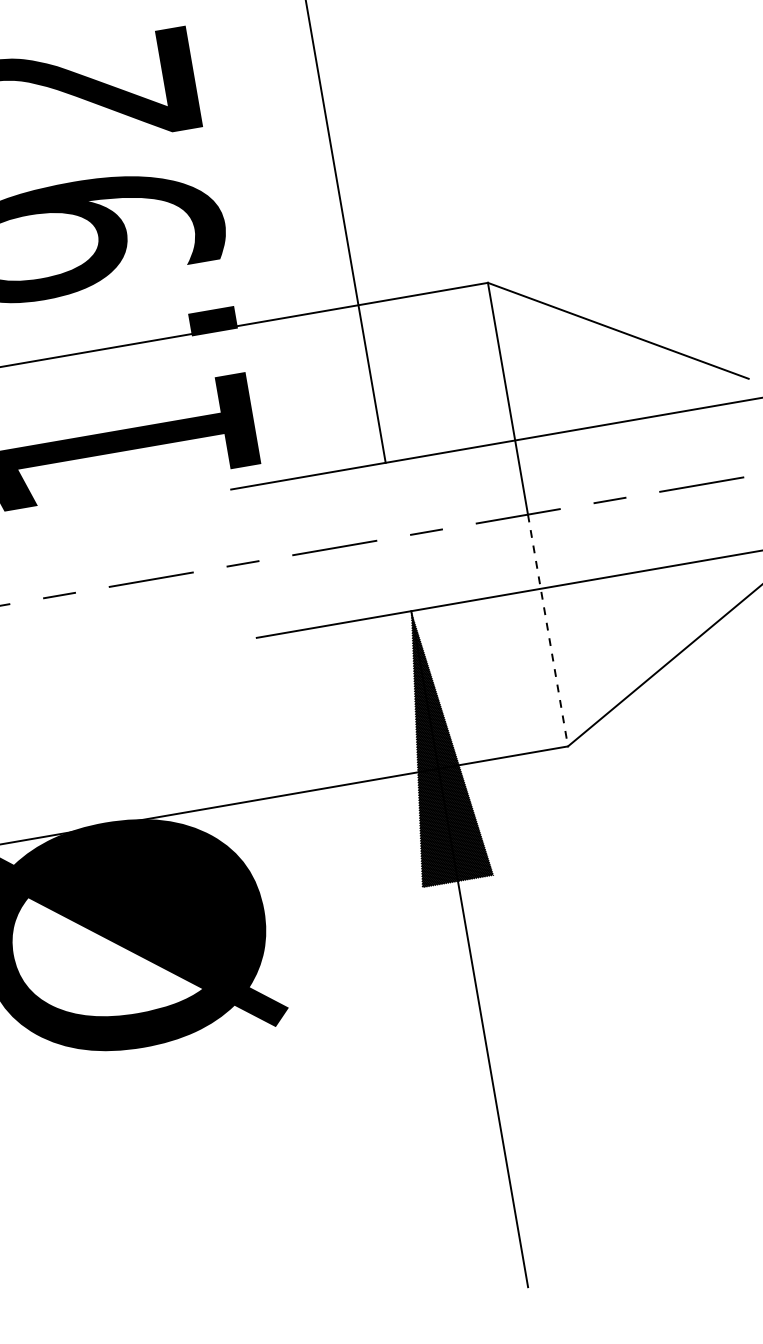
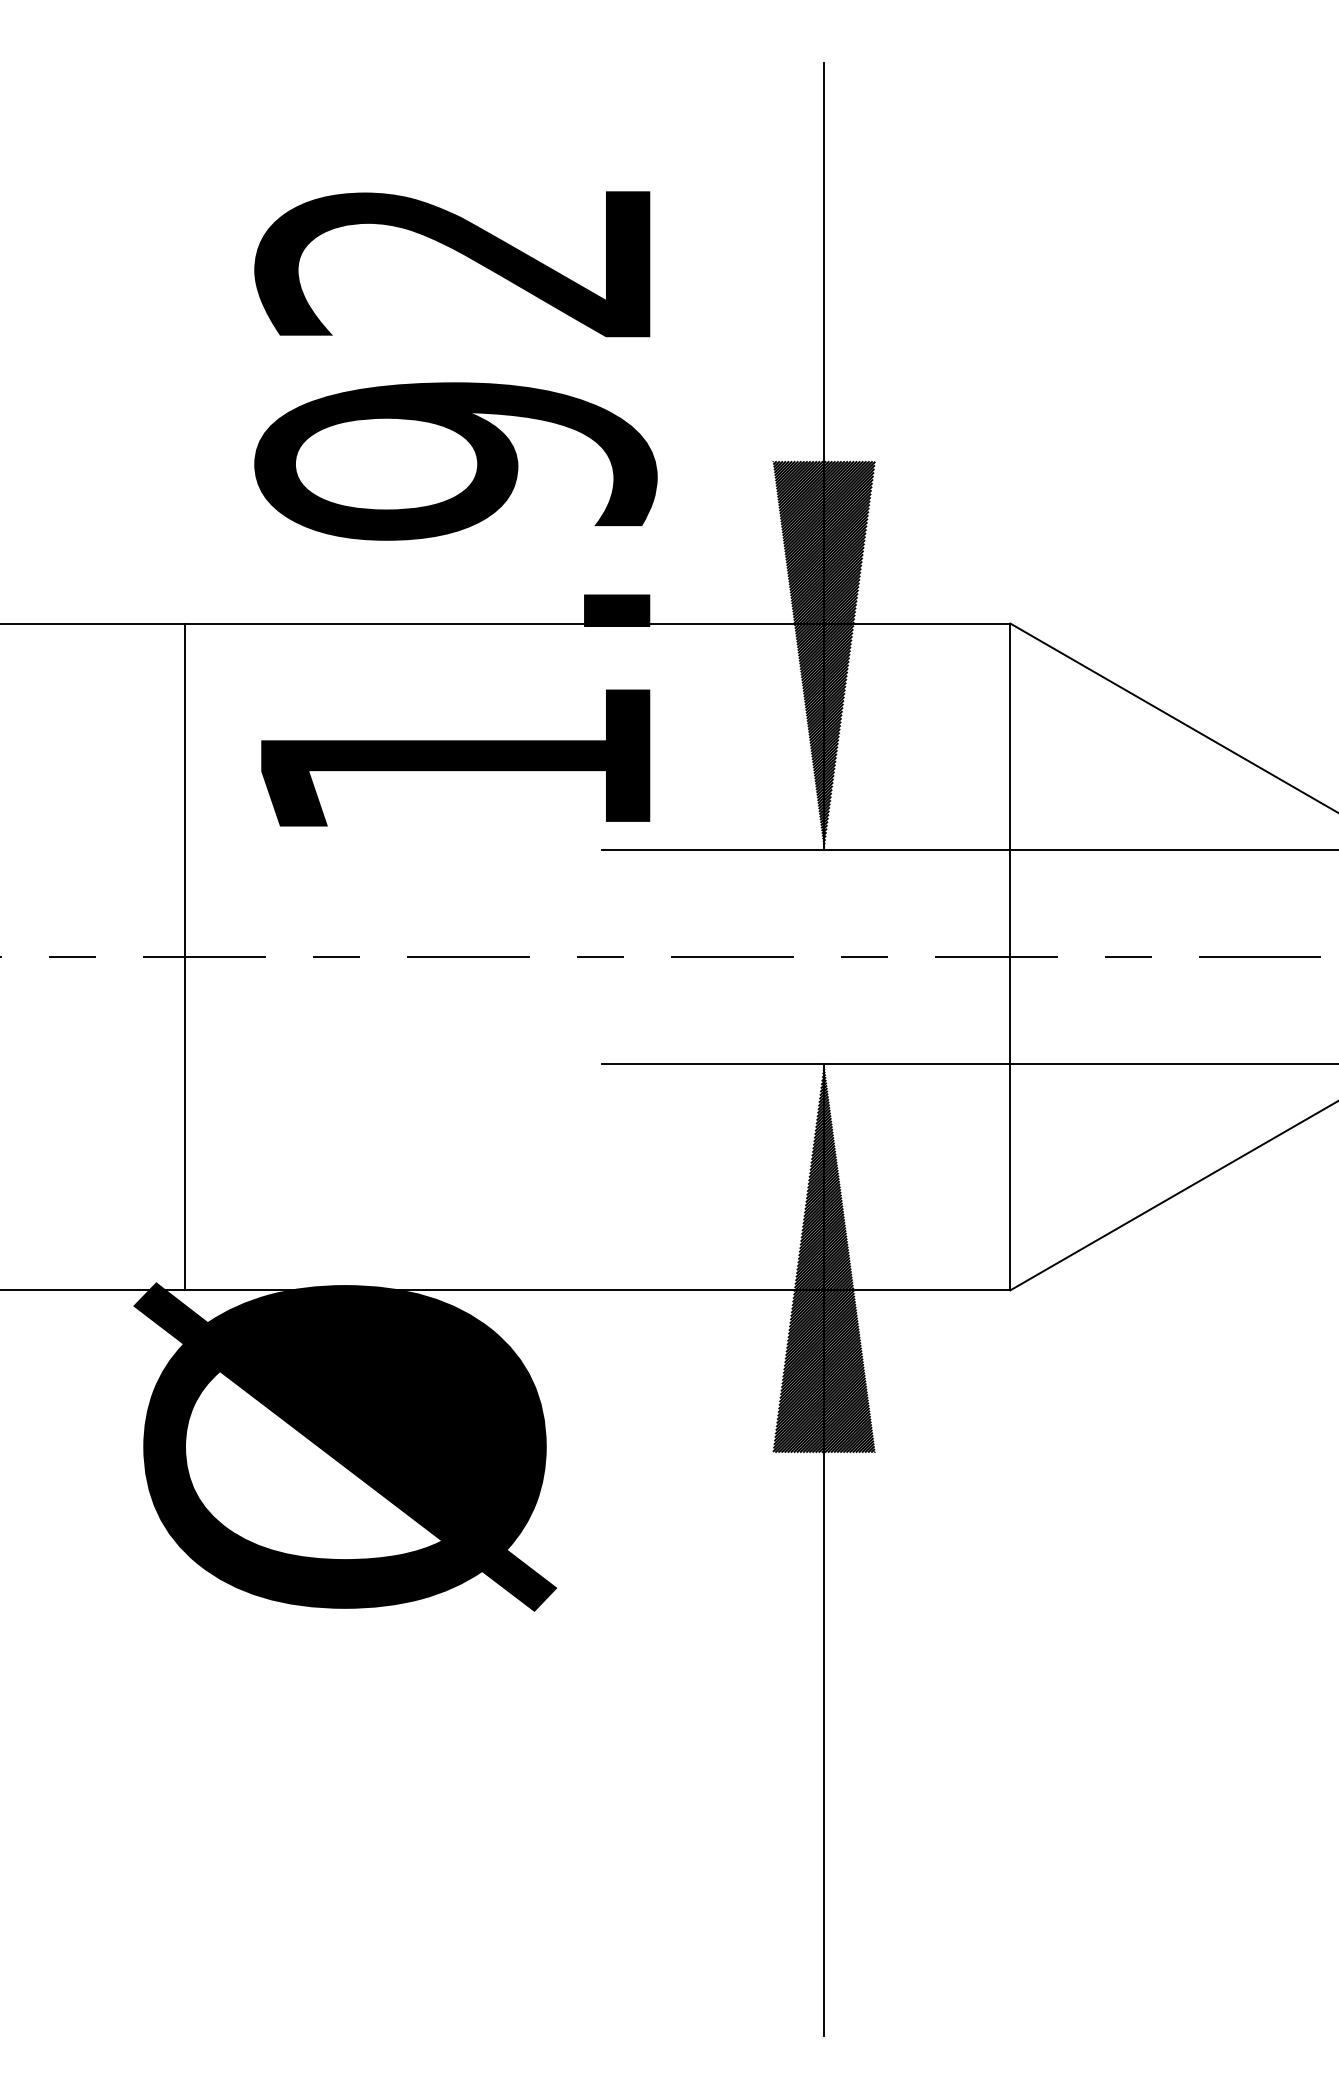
hatch: (361, 327) -> (823, 655), added
line: (548, 630) -> (1010, 1123), dashed -> solid

